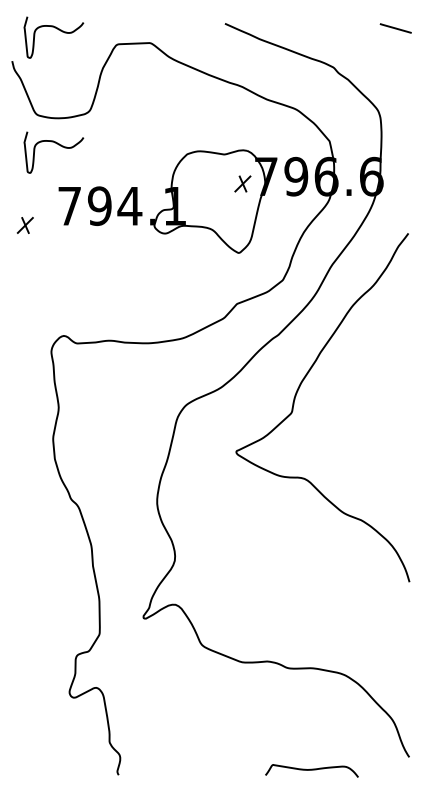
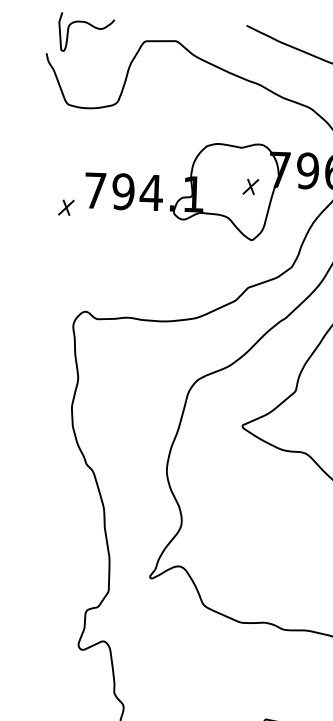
curve: (58, 145) -> (86, 133), removed
part: (242, 183) -> (250, 186), moved
part: (24, 225) -> (65, 207), moved

